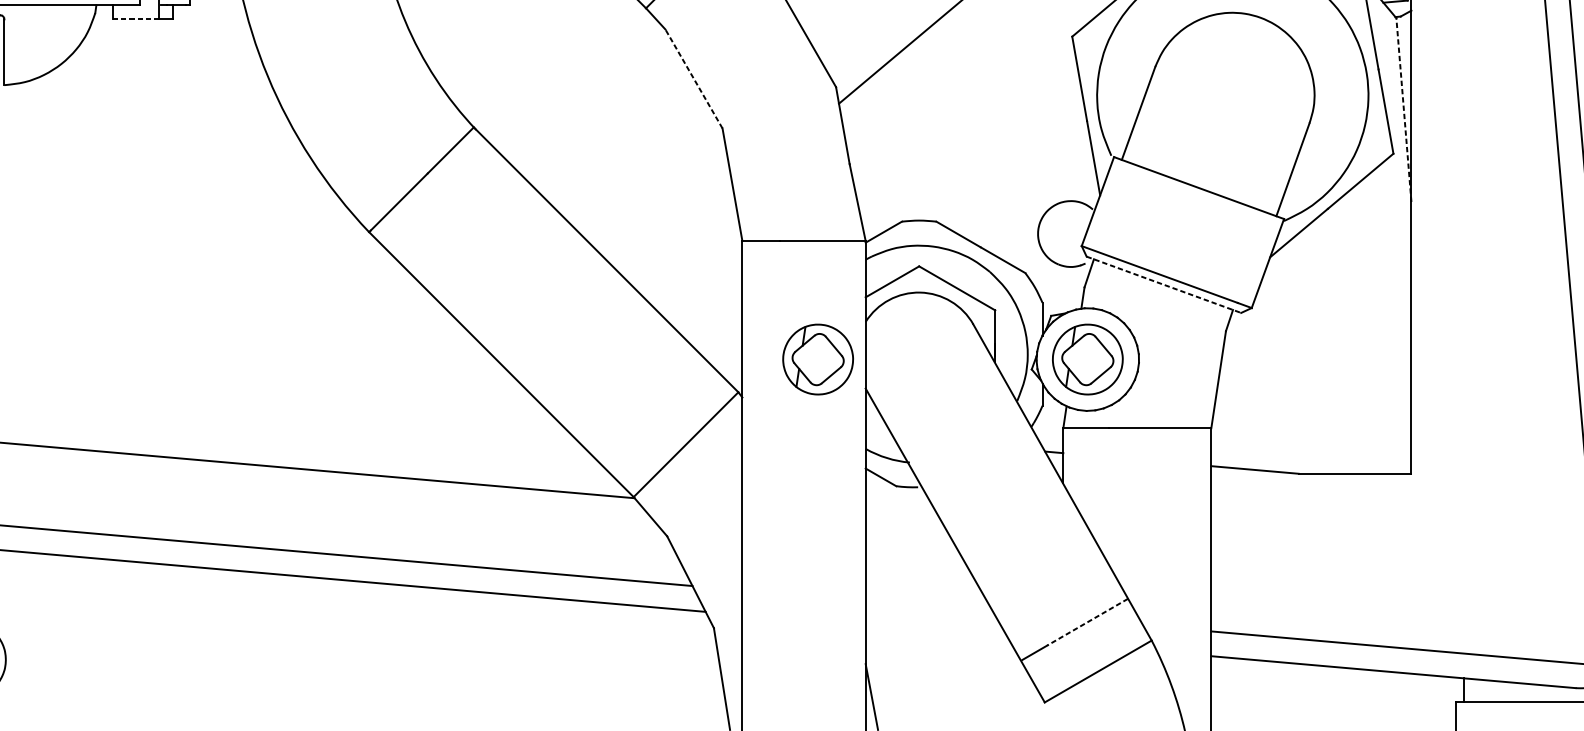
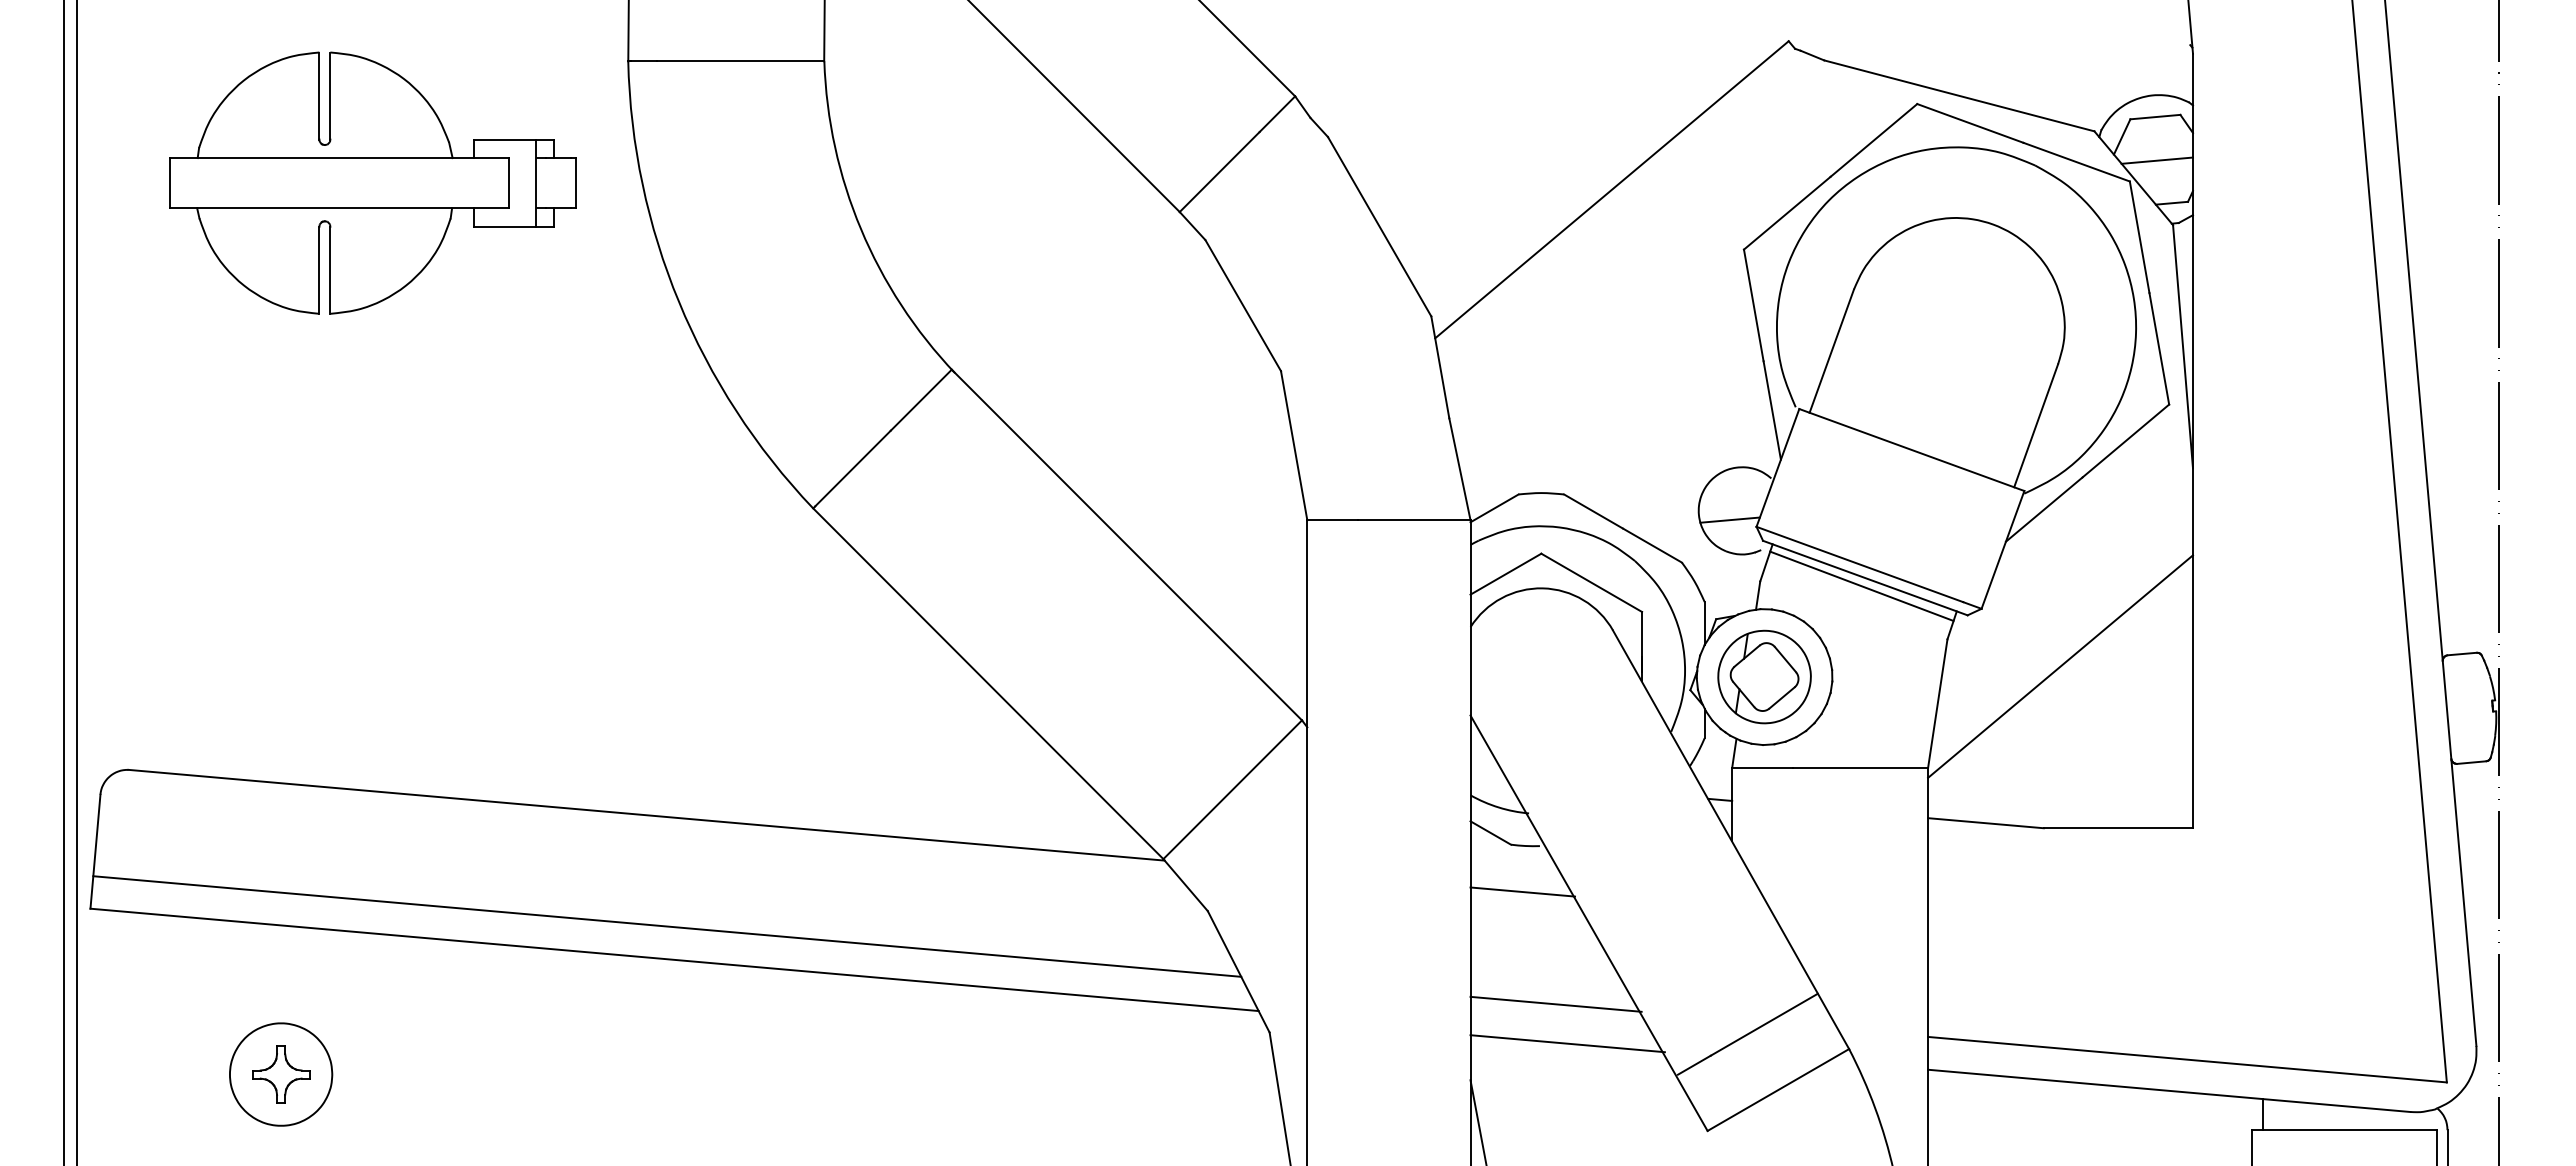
line: (135, 19) -> (504, 226), dashed -> solid
line: (694, 78) -> (1243, 305), dashed -> solid
line: (1403, 109) -> (2182, 346), dashed -> solid
line: (1061, 240) -> (1729, 519), added
line: (1164, 285) -> (1865, 578), dashed -> solid
line: (1161, 290) -> (1861, 585), added
line: (1311, 351) -> (2060, 666), added
part: (818, 359) -> (1407, 676), removed
line: (904, 521) -> (1522, 891), added
line: (929, 606) -> (1555, 1003), added
line: (1087, 622) -> (1764, 1024), dashed -> solid
line: (938, 636) -> (1567, 1043), added

